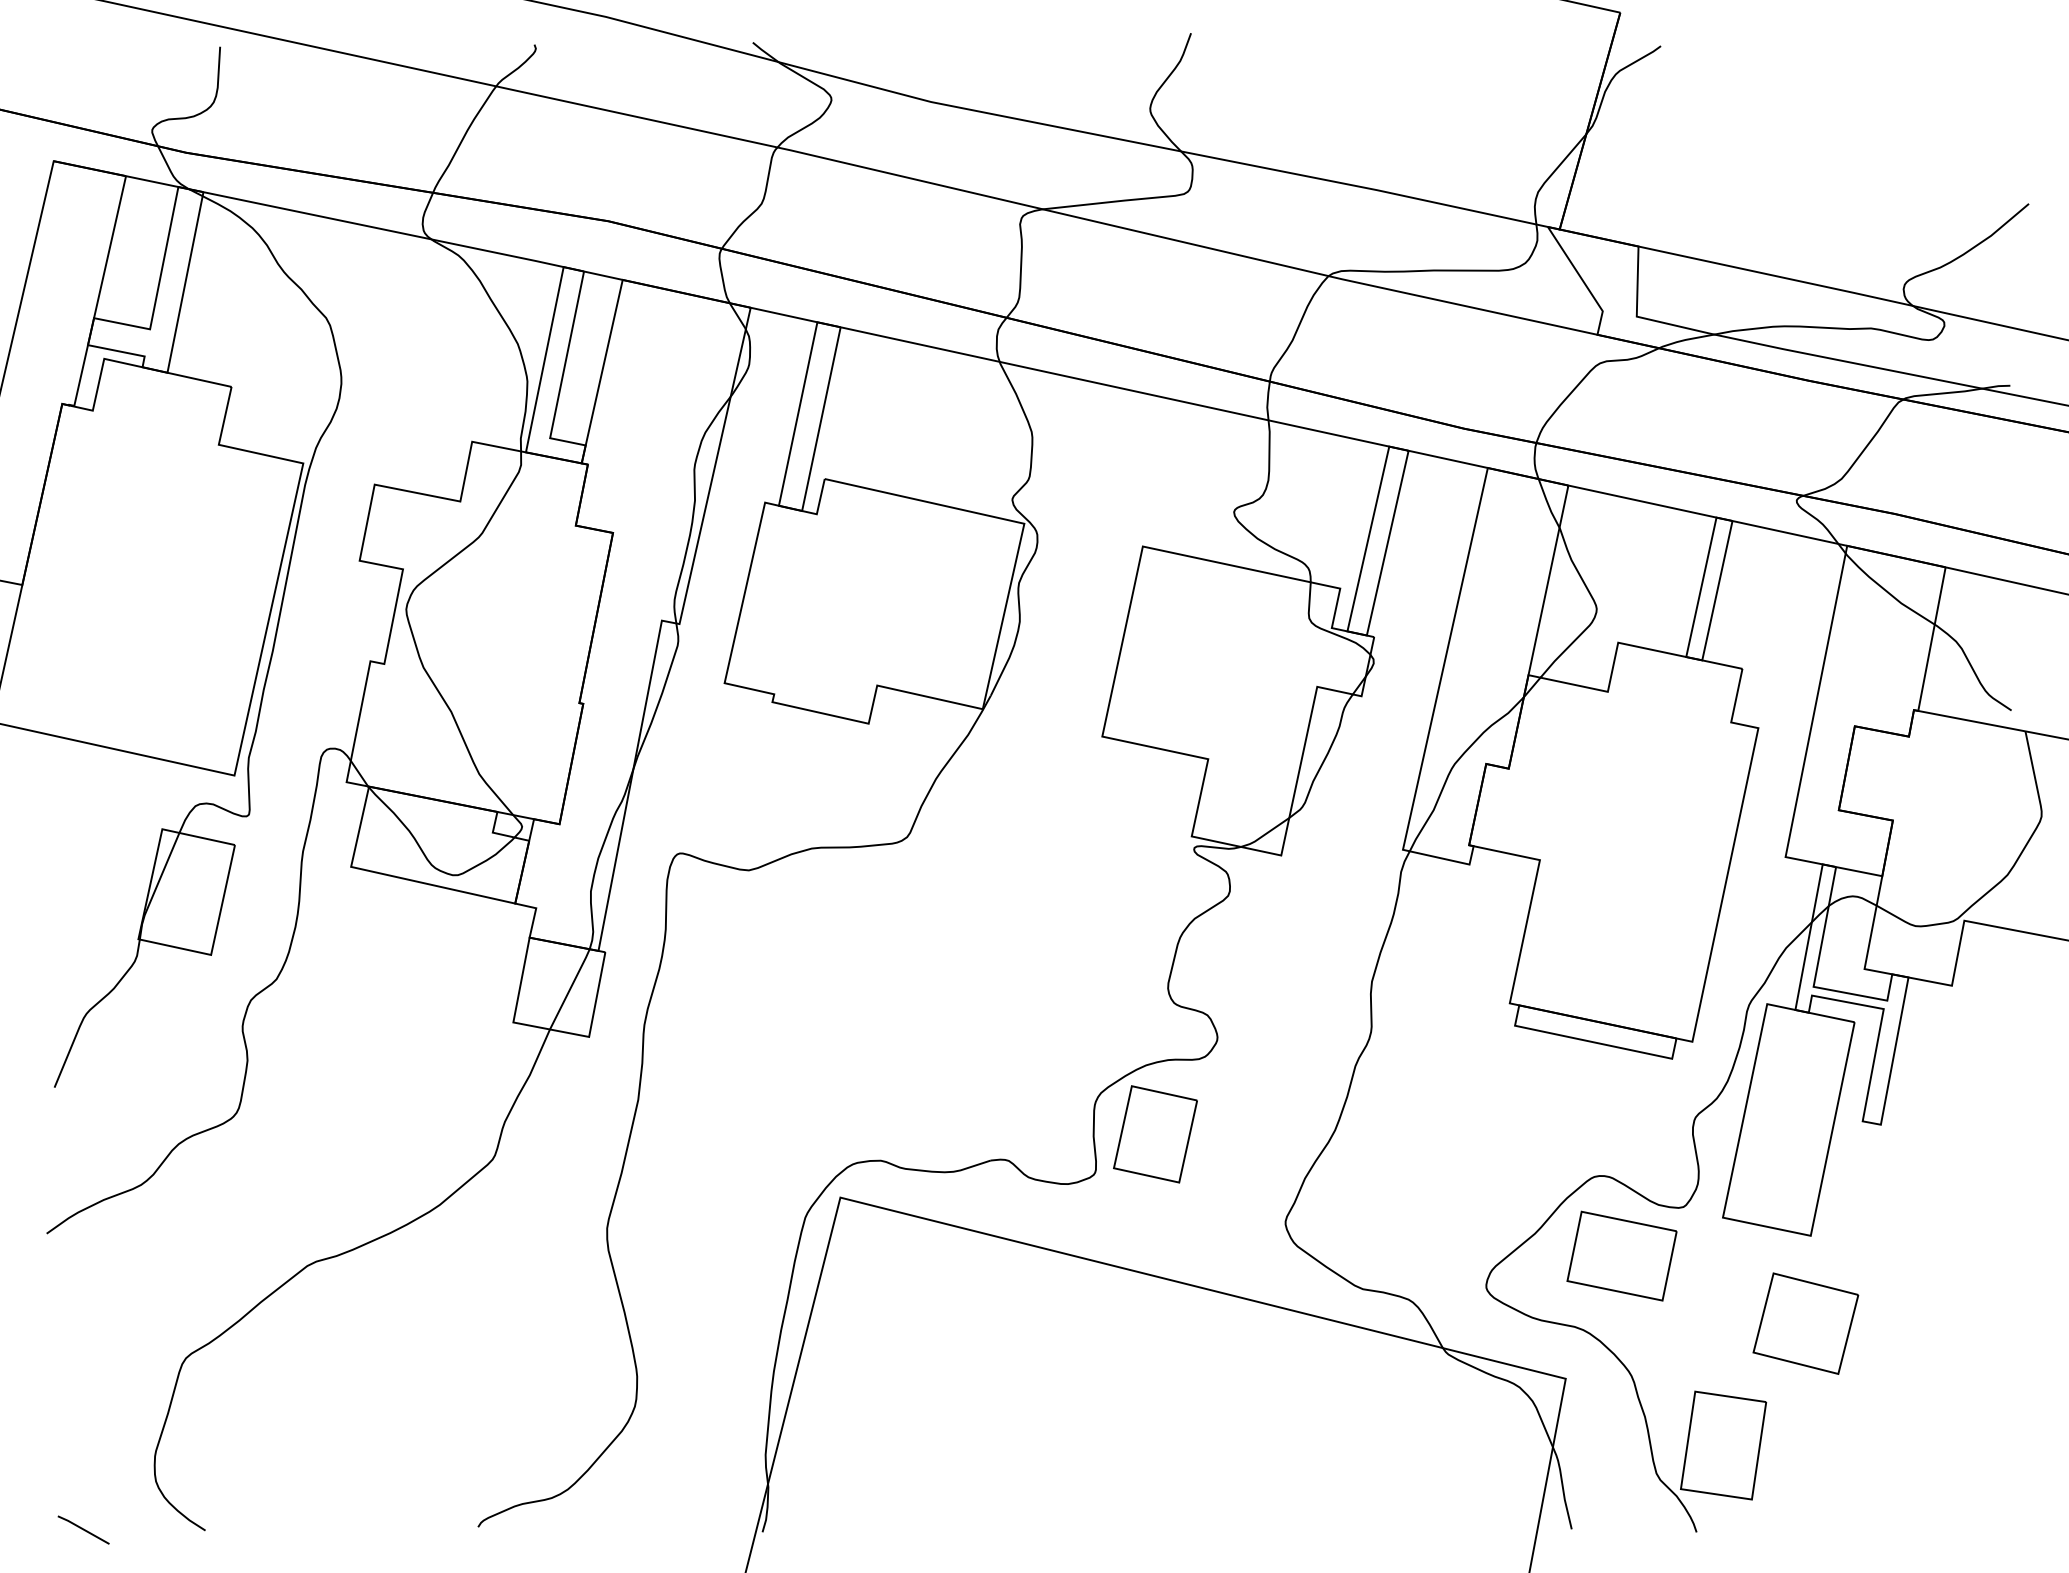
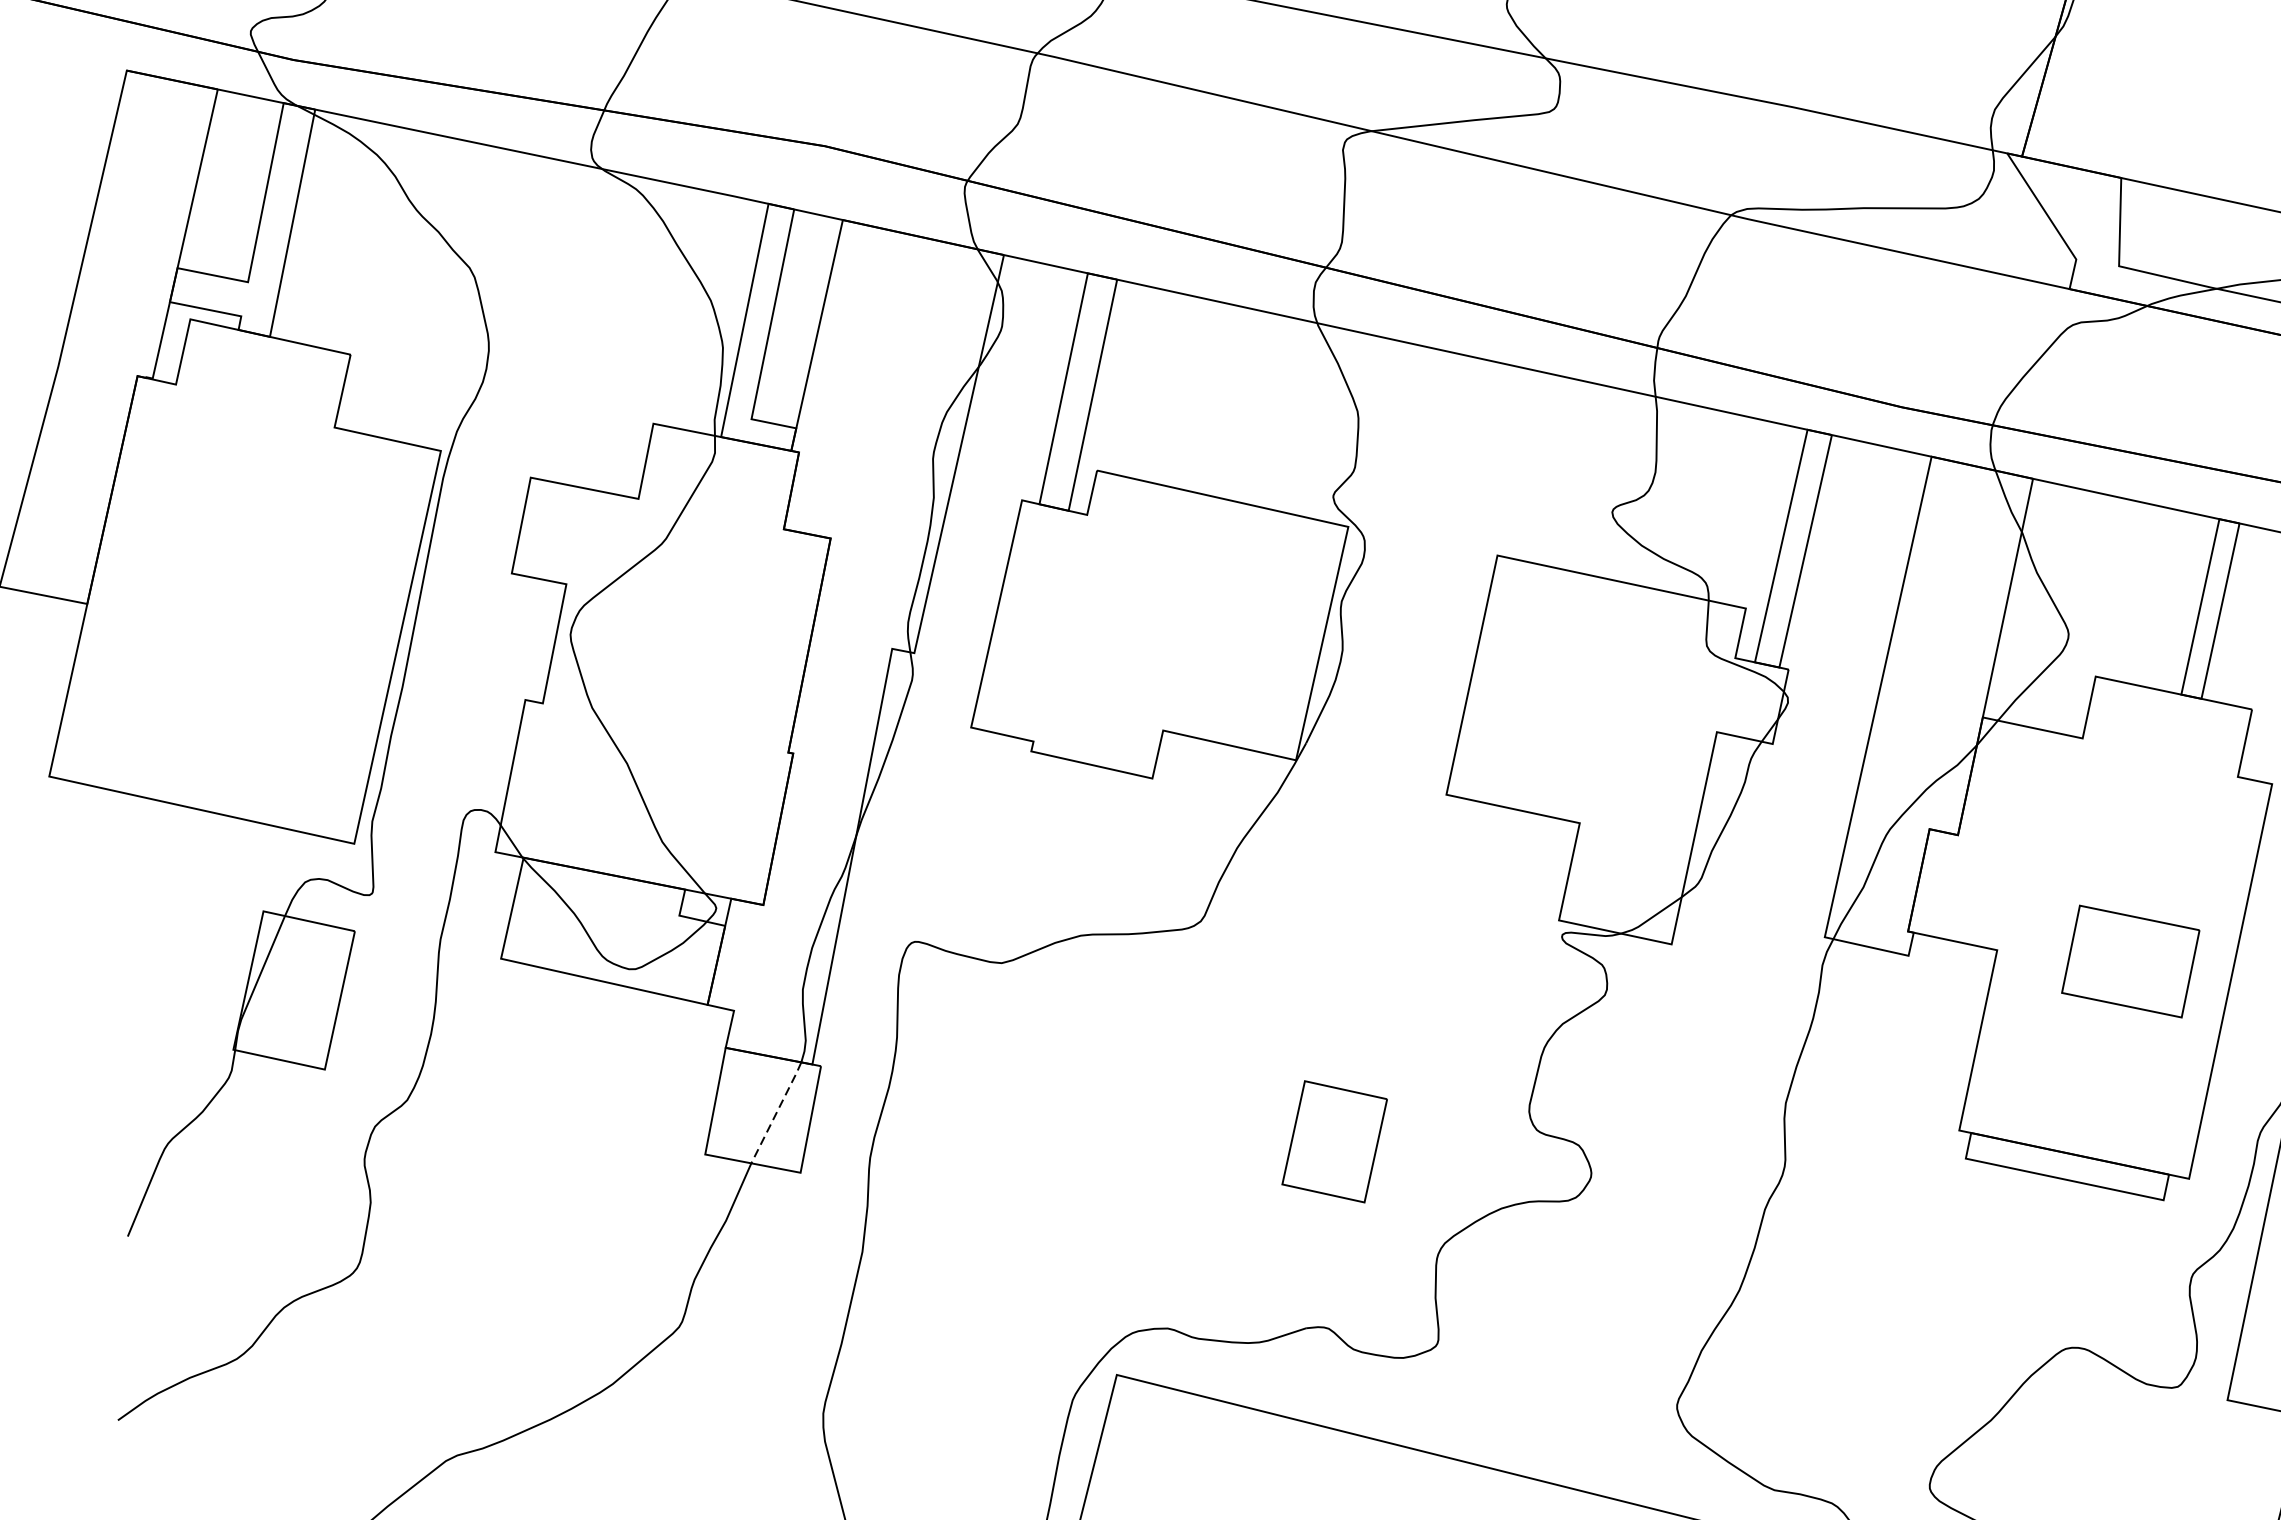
line: (570, 988) -> (777, 1111), solid -> dashed
part: (1155, 1134) -> (1334, 1141), moved
part: (1621, 1255) -> (2130, 960), moved

